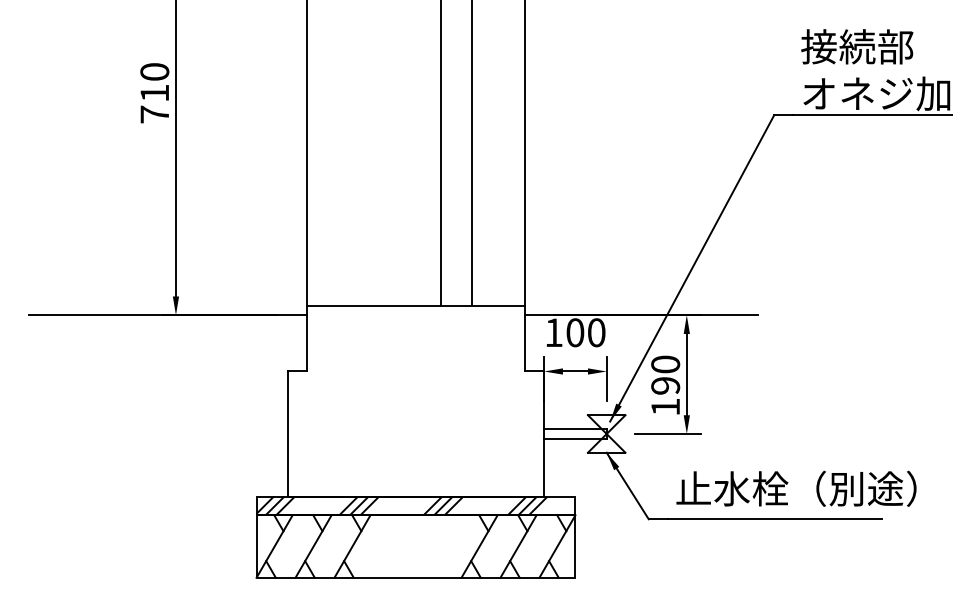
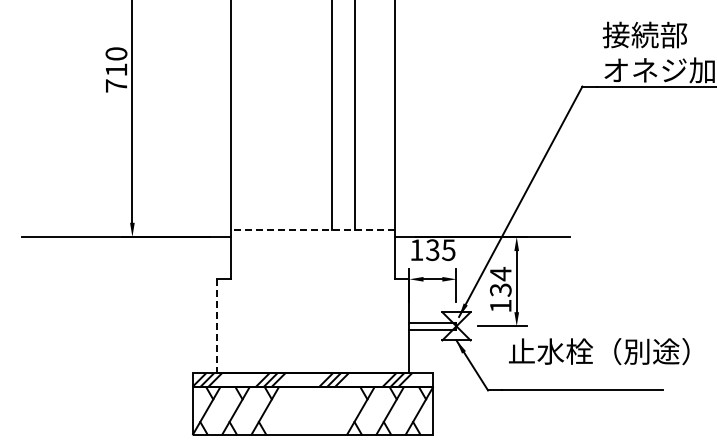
line: (415, 305) -> (312, 229), solid -> dashed
text: (585, 331) -> (440, 249), 100 -> 135
text: (665, 374) -> (500, 281), 190 -> 134
line: (287, 434) -> (216, 326), solid -> dashed
text: (796, 488) -> (599, 351), moved

